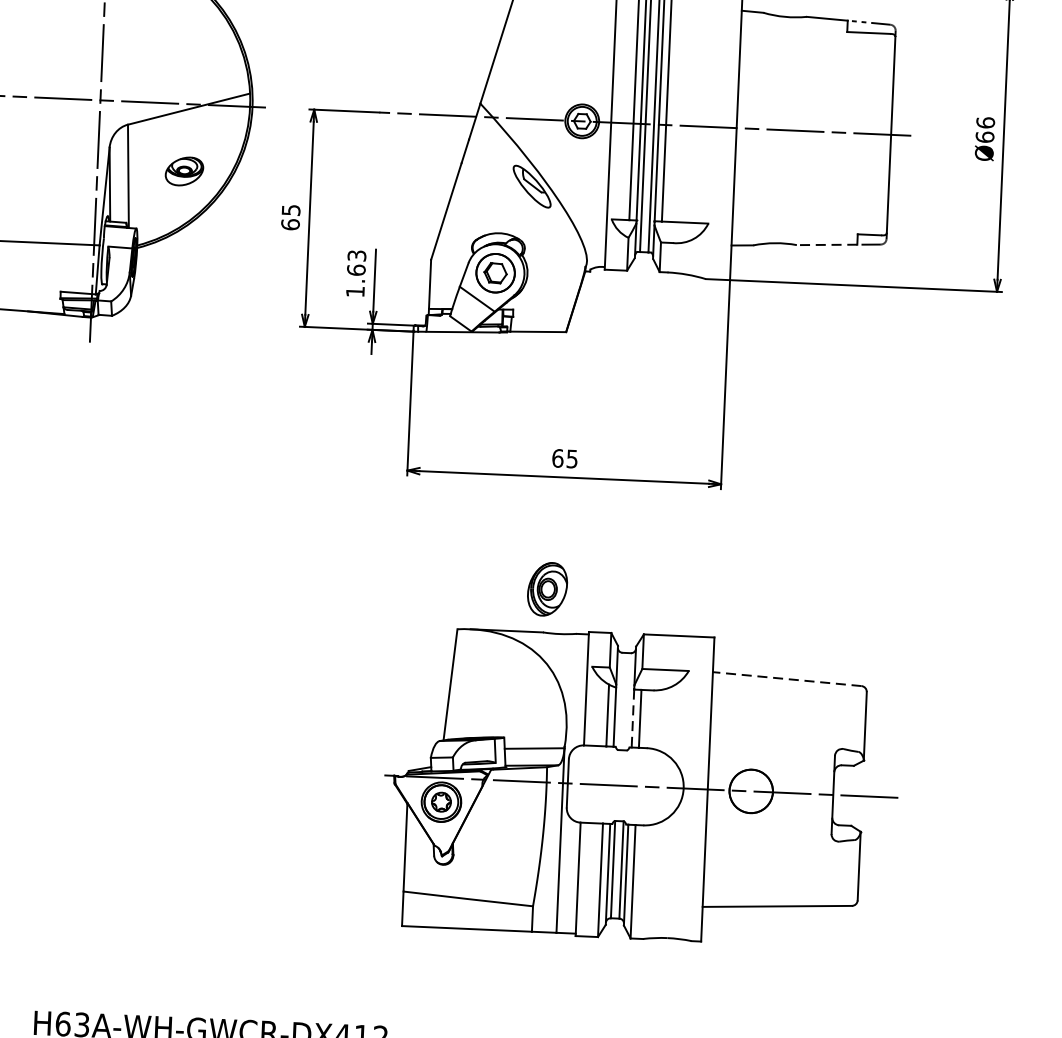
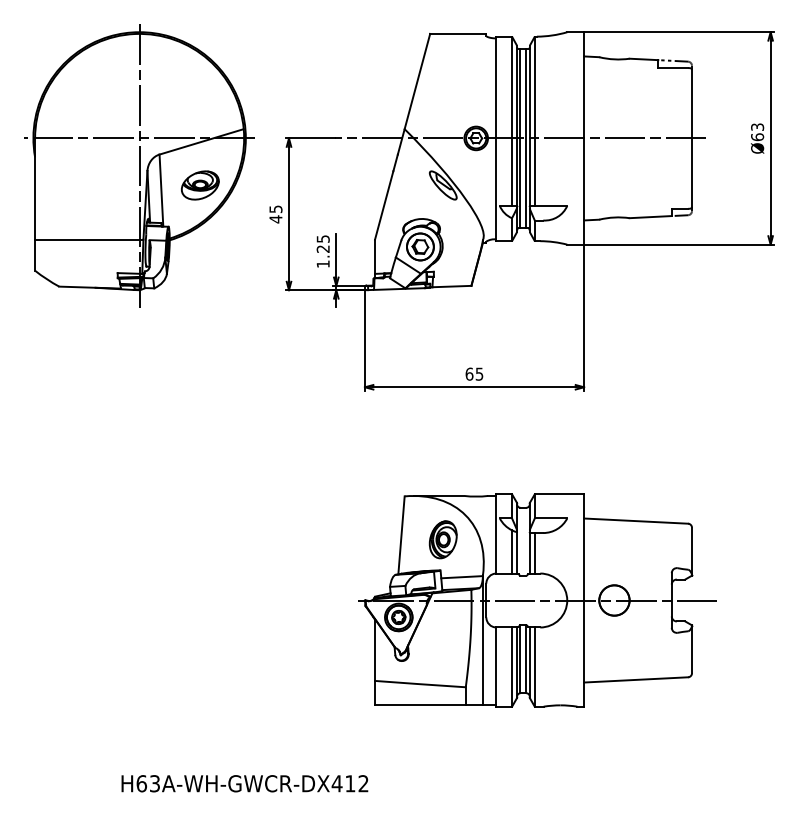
text: (985, 121) -> (757, 126), Ø66 -> Ø63
part: (184, 171) -> (200, 185), size x1.43
text: (289, 224) -> (275, 219), 65 -> 45
line: (826, 245) -> (650, 217), dashed -> solid
text: (355, 262) -> (322, 243), 1.63 -> 1.25
part: (546, 588) -> (442, 539), moved
line: (786, 679) -> (635, 521), dashed -> solid
line: (632, 718) -> (529, 553), dashed -> solid

